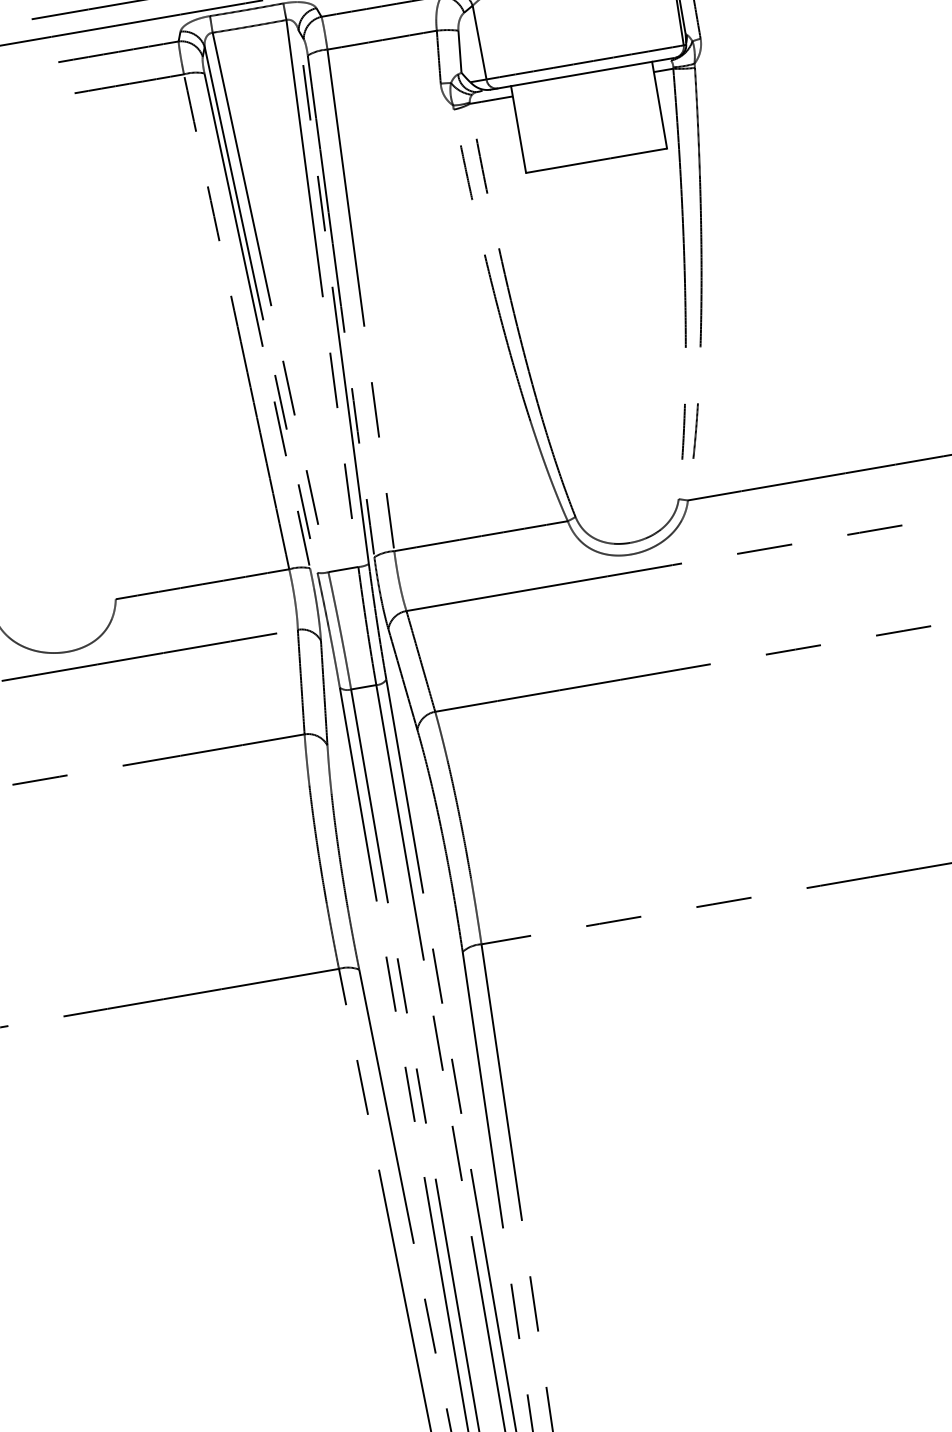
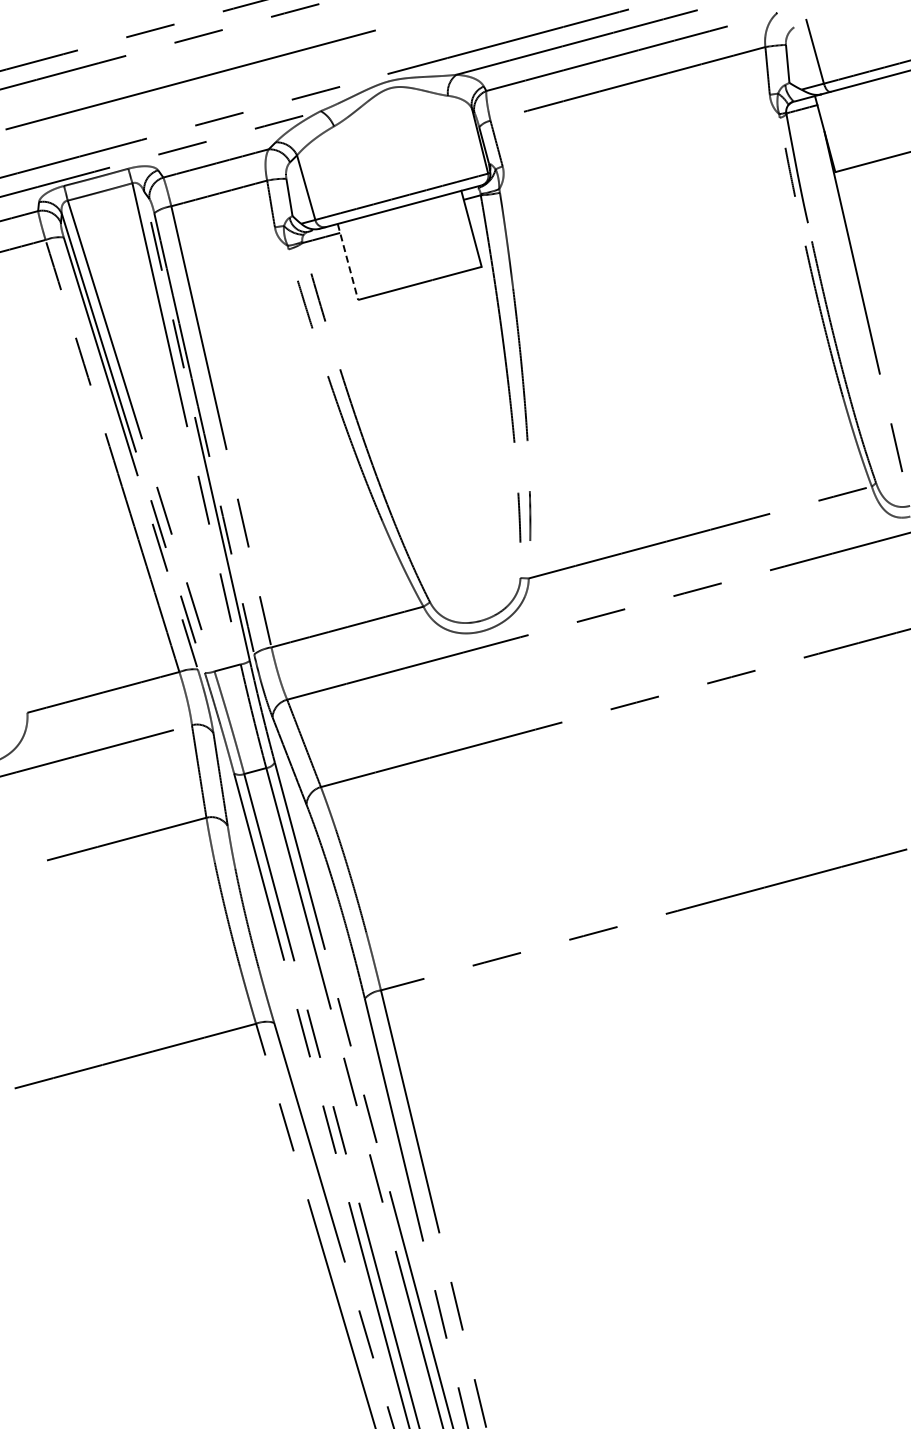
line: (519, 130) -> (348, 262), solid -> dashed

